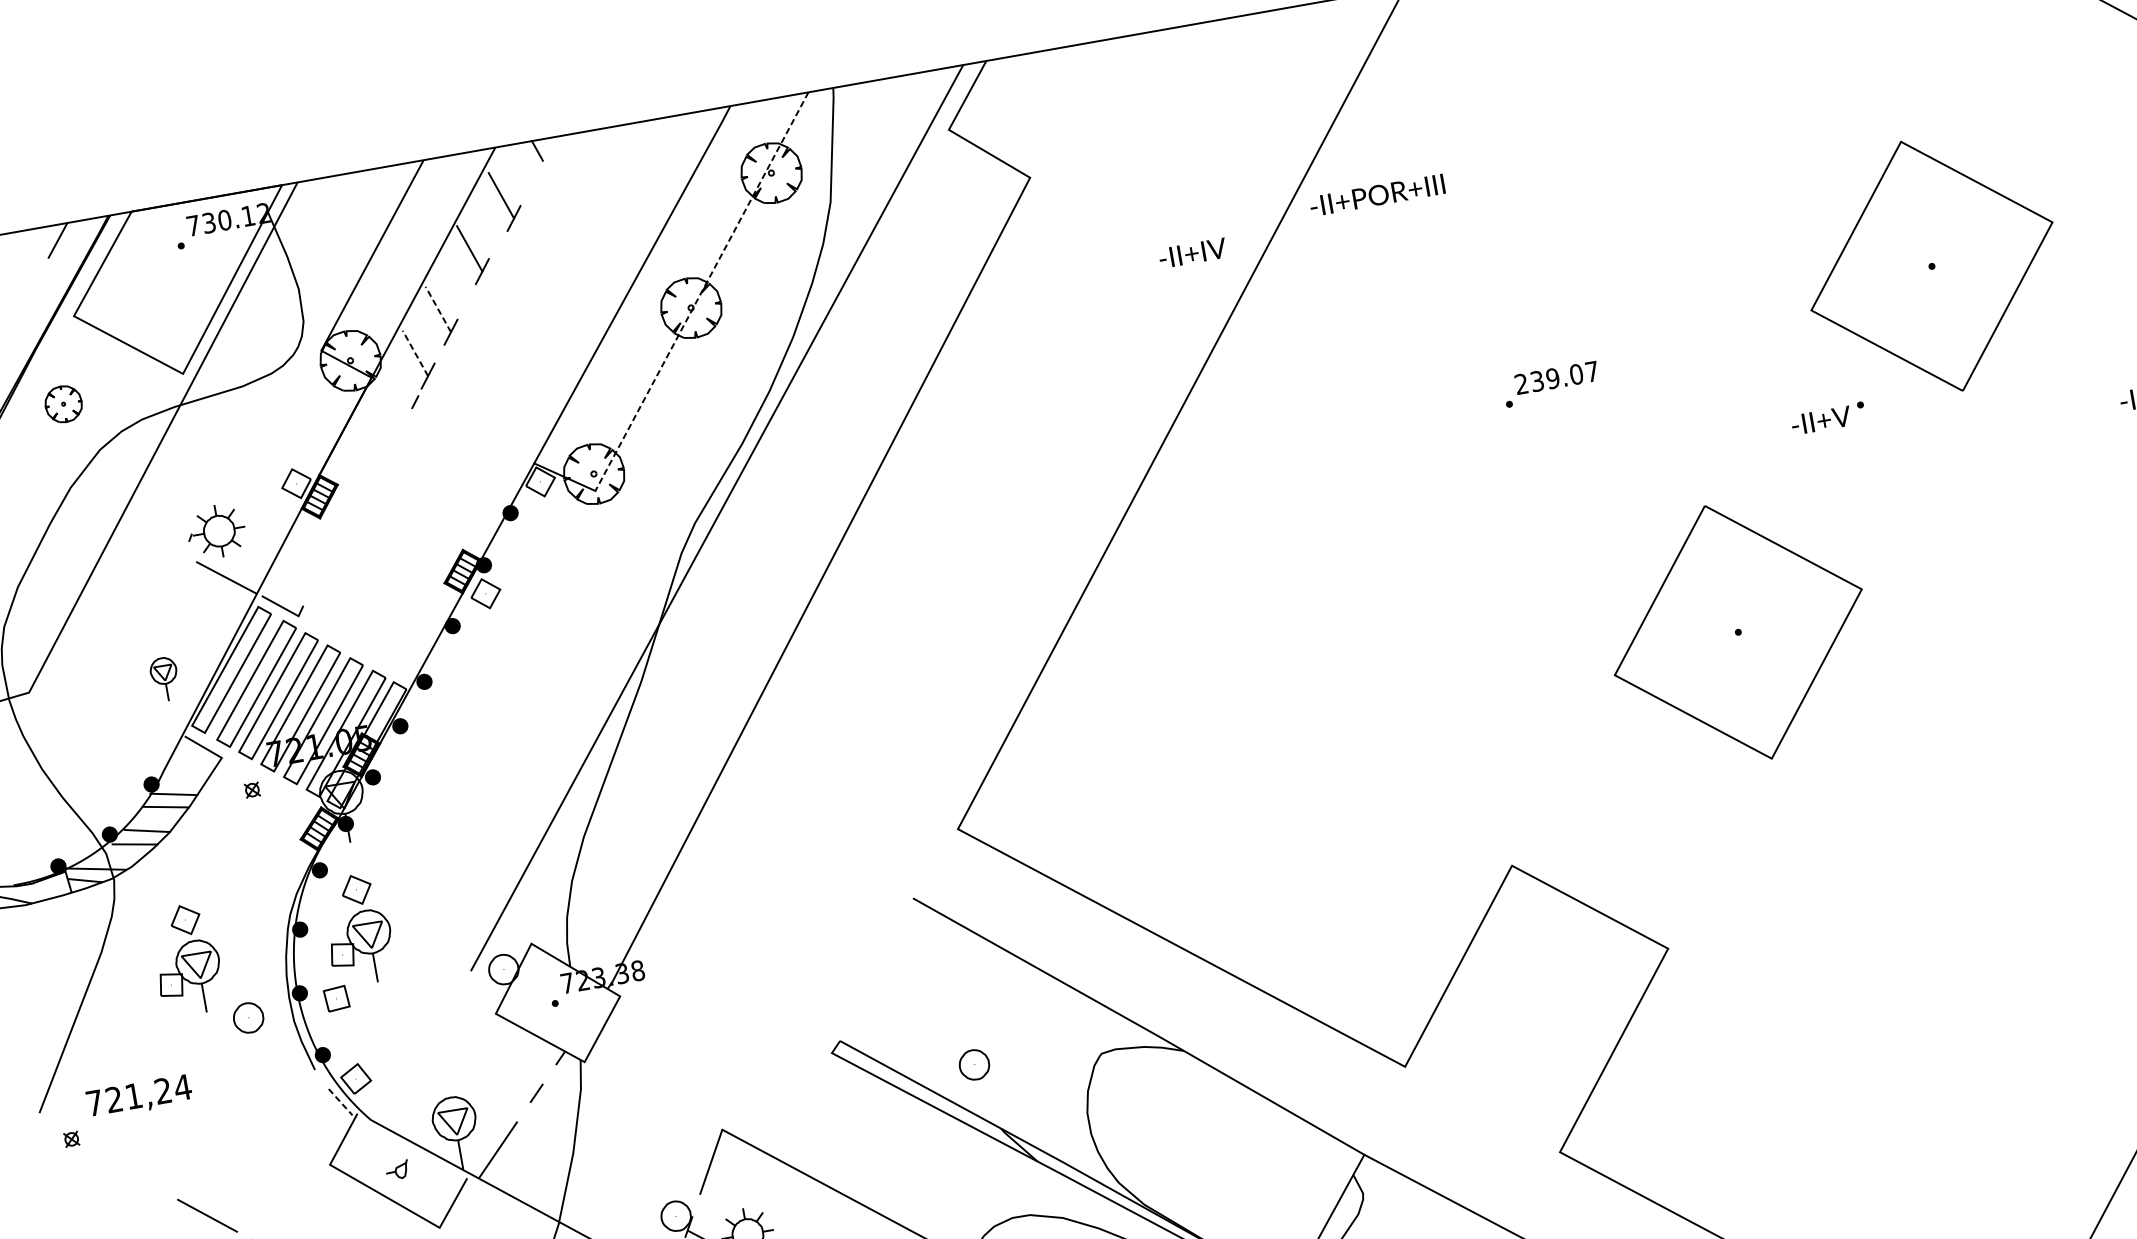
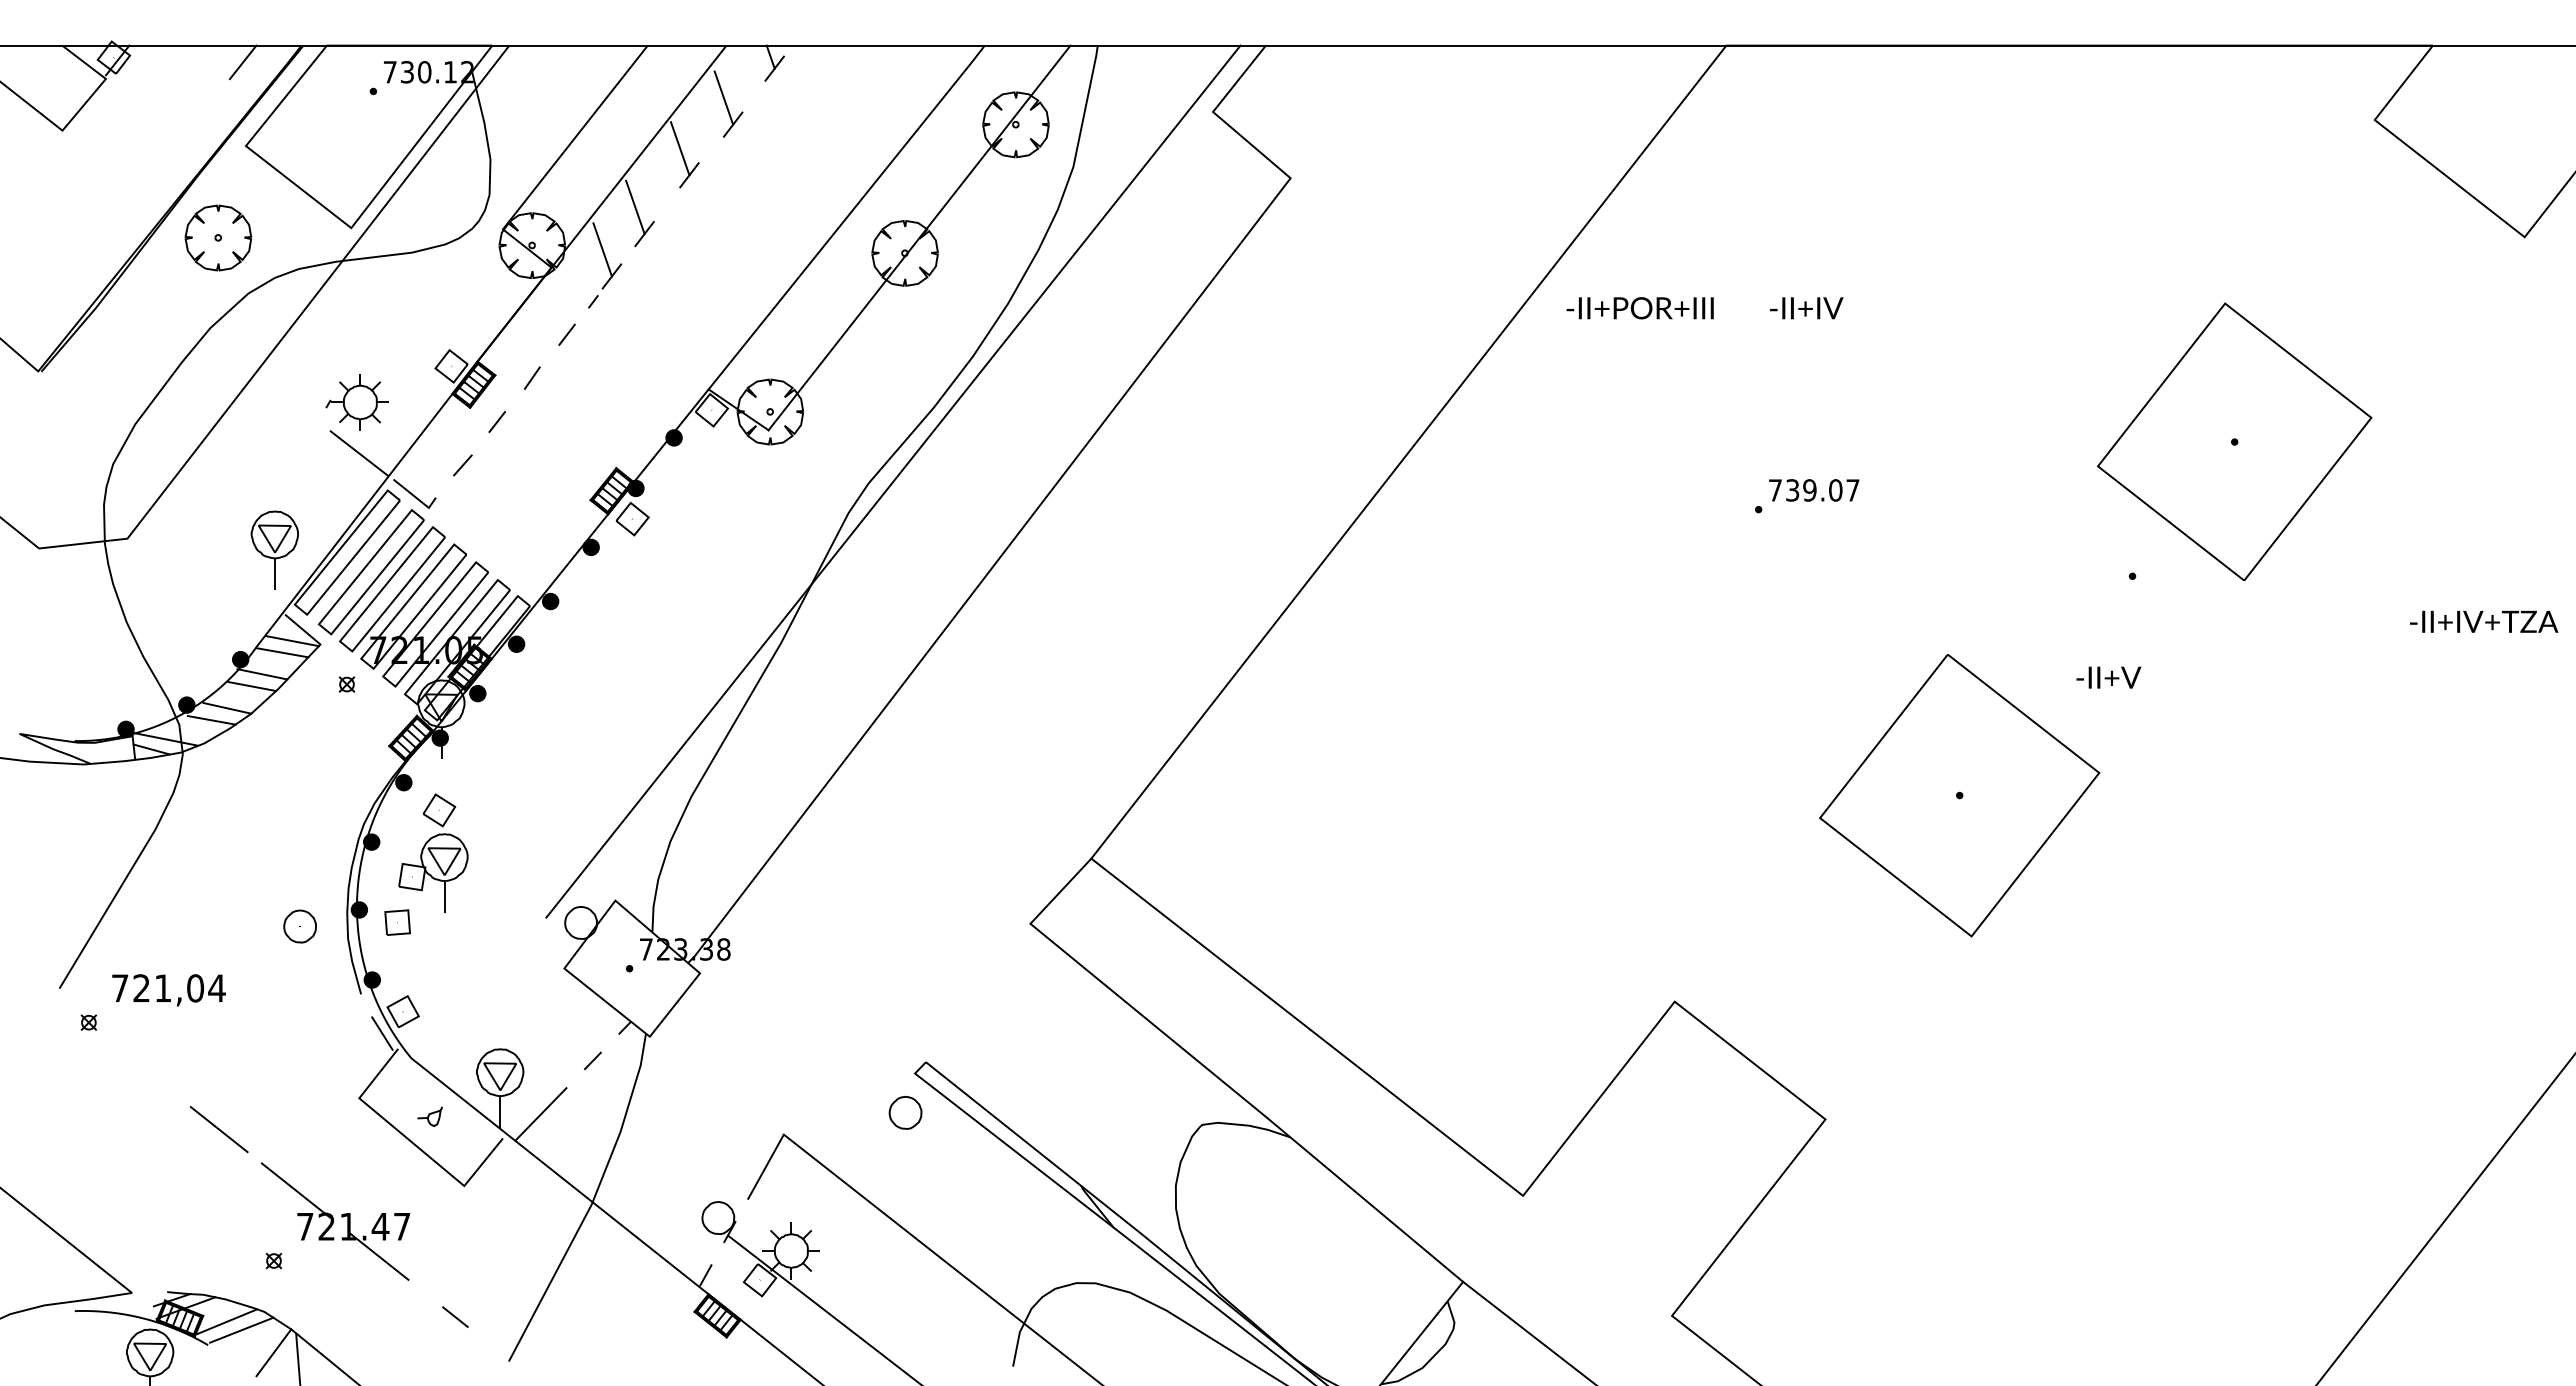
line: (542, 160) -> (774, 68), added
text: (1376, 195) -> (1639, 308), moved
text: (1192, 253) -> (1806, 308), moved
line: (701, 291) -> (919, 237), dashed -> solid
line: (438, 308) -> (635, 206), dashed -> solid
line: (415, 353) -> (602, 249), dashed -> solid
text: (1520, 384) -> (1774, 490), 239.07 -> 739.07
part: (63, 403) -> (218, 237), size x1.67
text: (1820, 420) -> (2108, 677), moved
line: (396, 436) -> (566, 334), added
line: (371, 481) -> (531, 377), added
line: (347, 526) -> (497, 421), added
line: (322, 572) -> (462, 465), added
part: (164, 678) -> (274, 549), size x1.67
line: (195, 759) -> (292, 641), added
line: (188, 771) -> (282, 652), added
line: (935, 863) -> (1060, 890), added
part: (186, 959) -> (245, 852), removed
part: (974, 1064) -> (905, 1112), moved
text: (163, 1091) -> (195, 988), 721,24 -> 721,04
line: (340, 1102) -> (382, 1033), dashed -> solid

